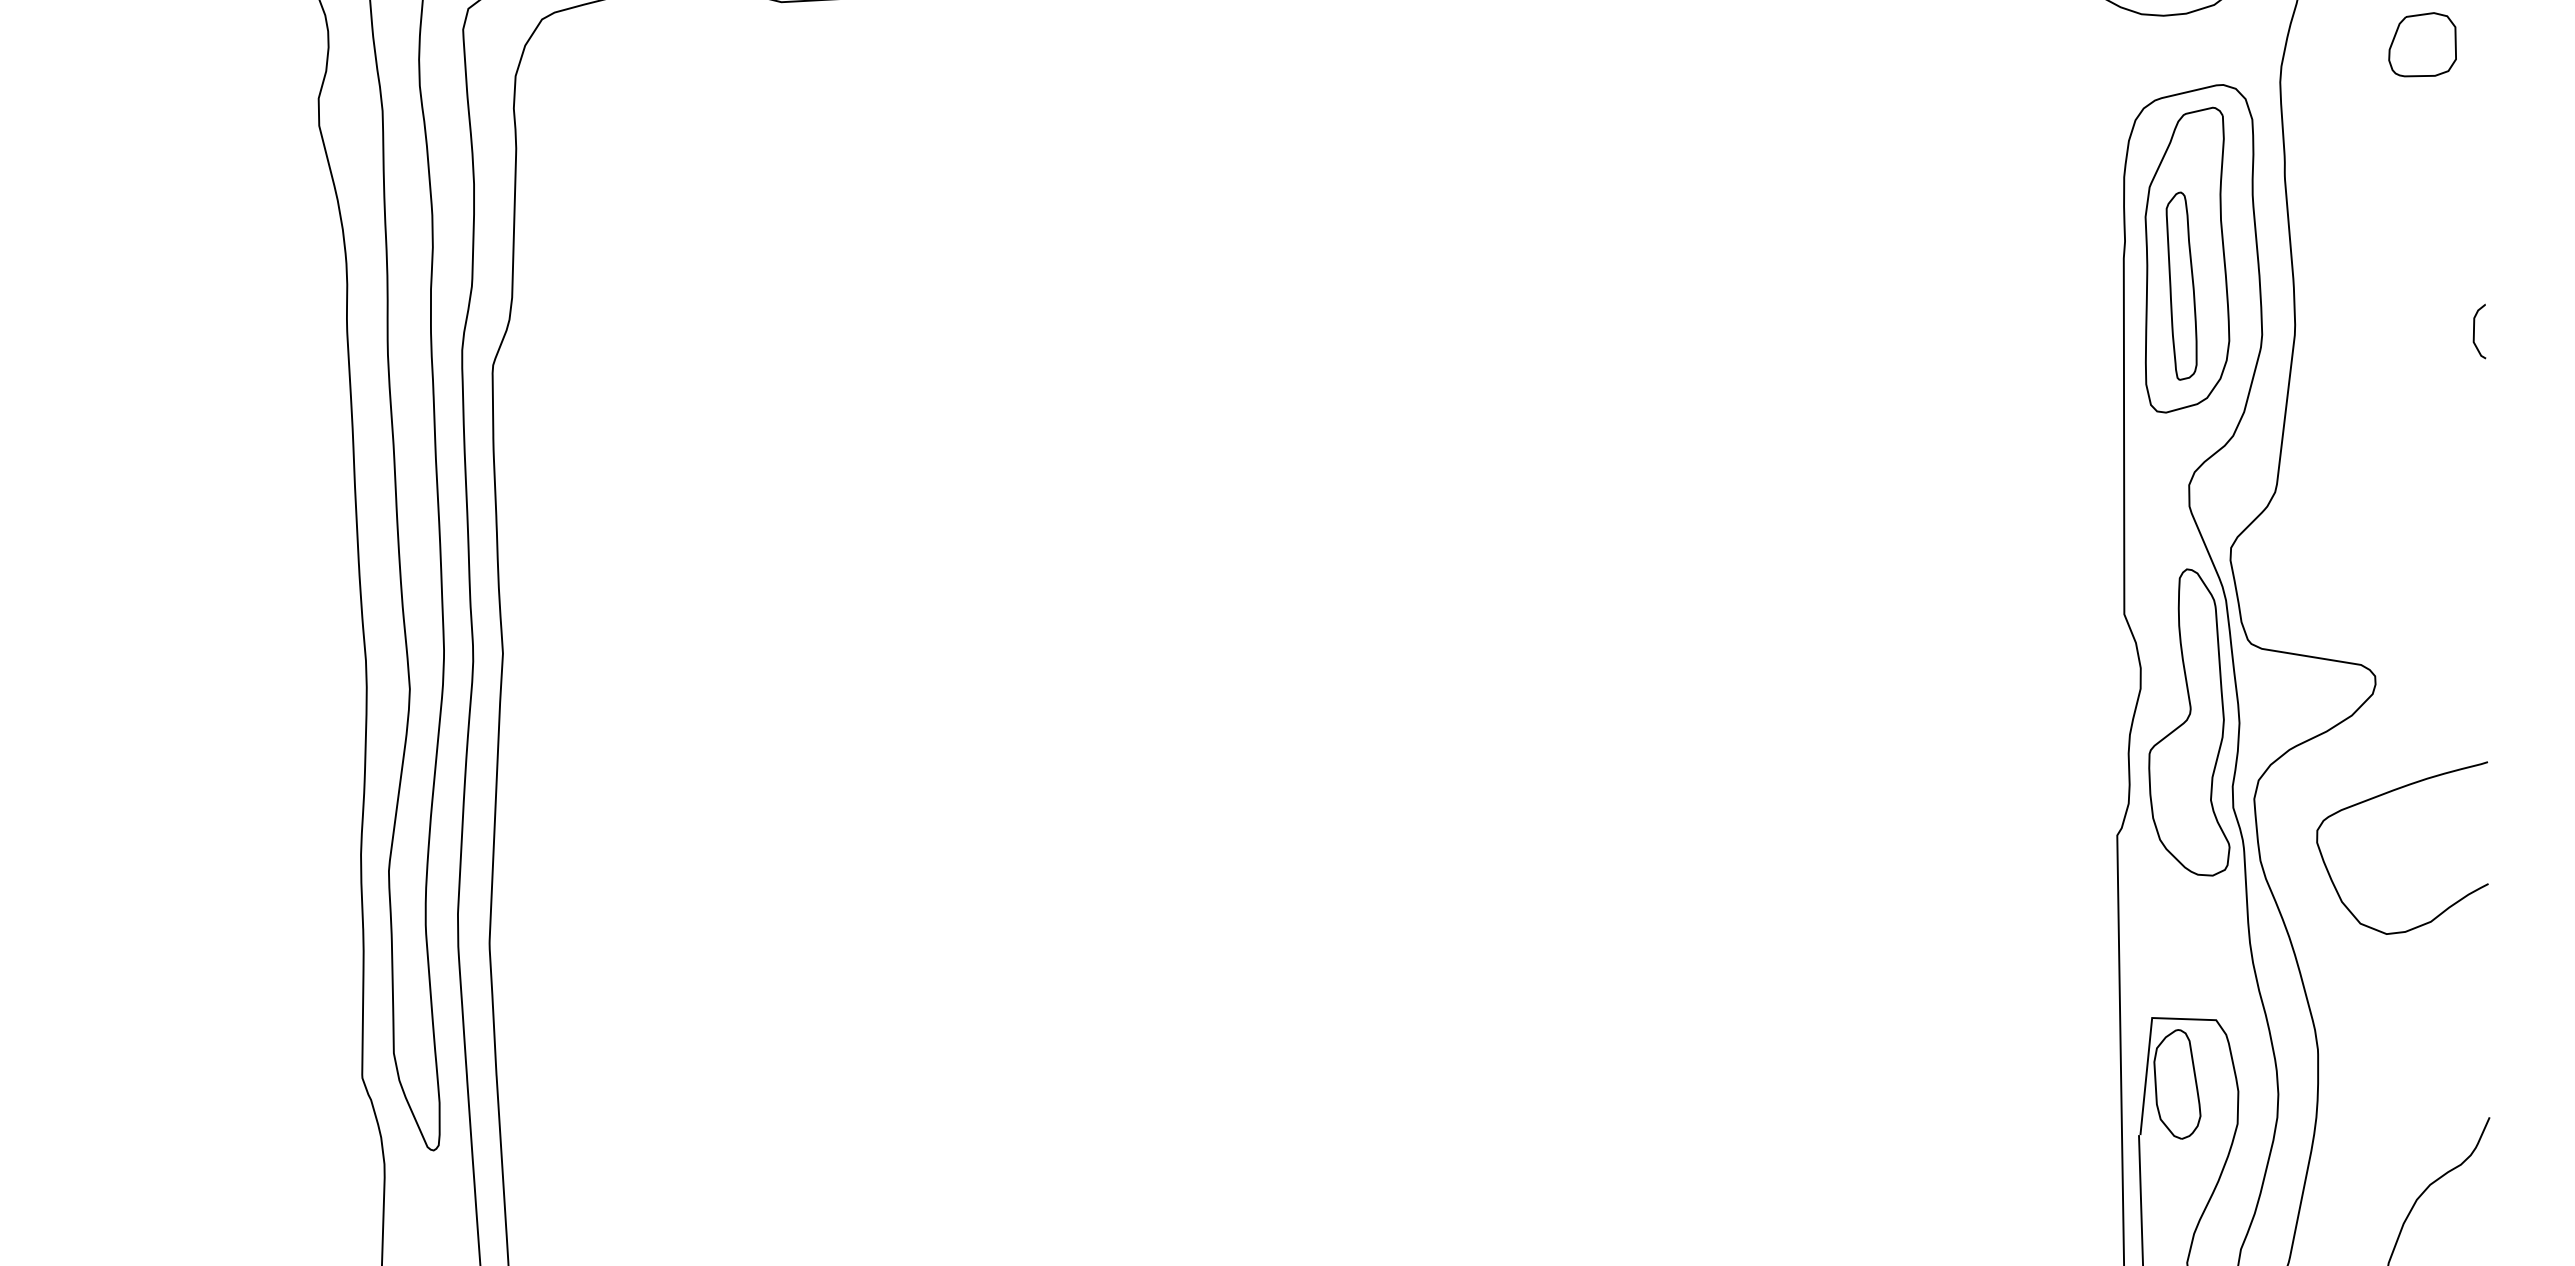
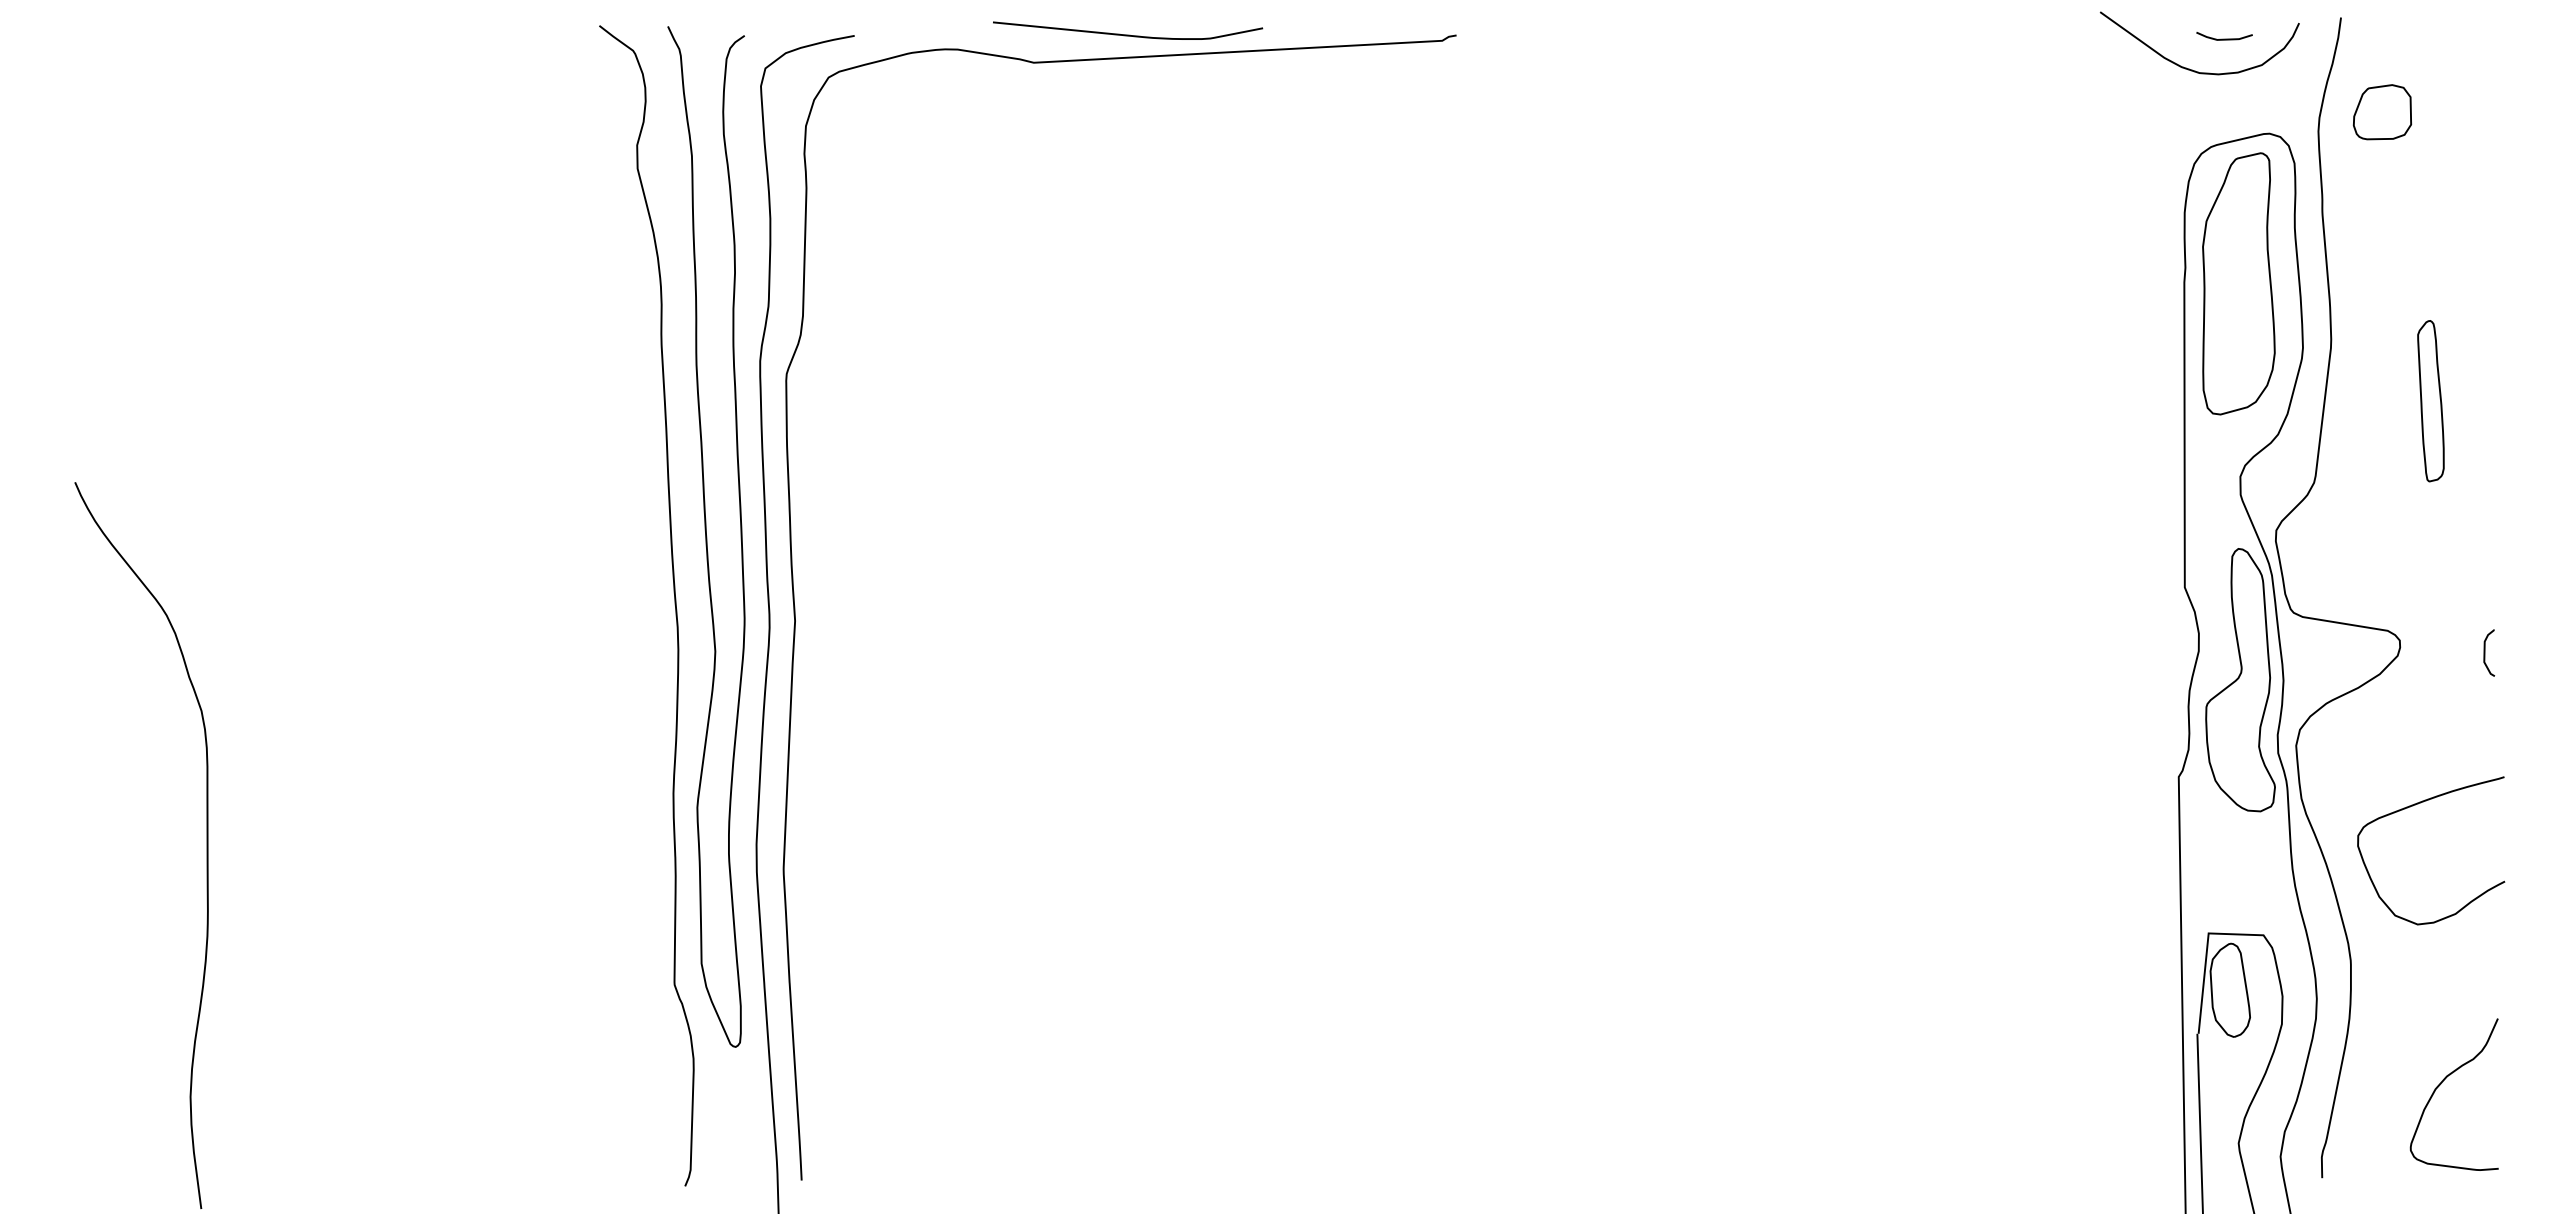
part: (2422, 45) -> (2382, 112), moved
part: (2181, 286) -> (2430, 401), moved
curve: (2475, 330) -> (2485, 652), moved
curve: (2381, 796) -> (2413, 806), moved

